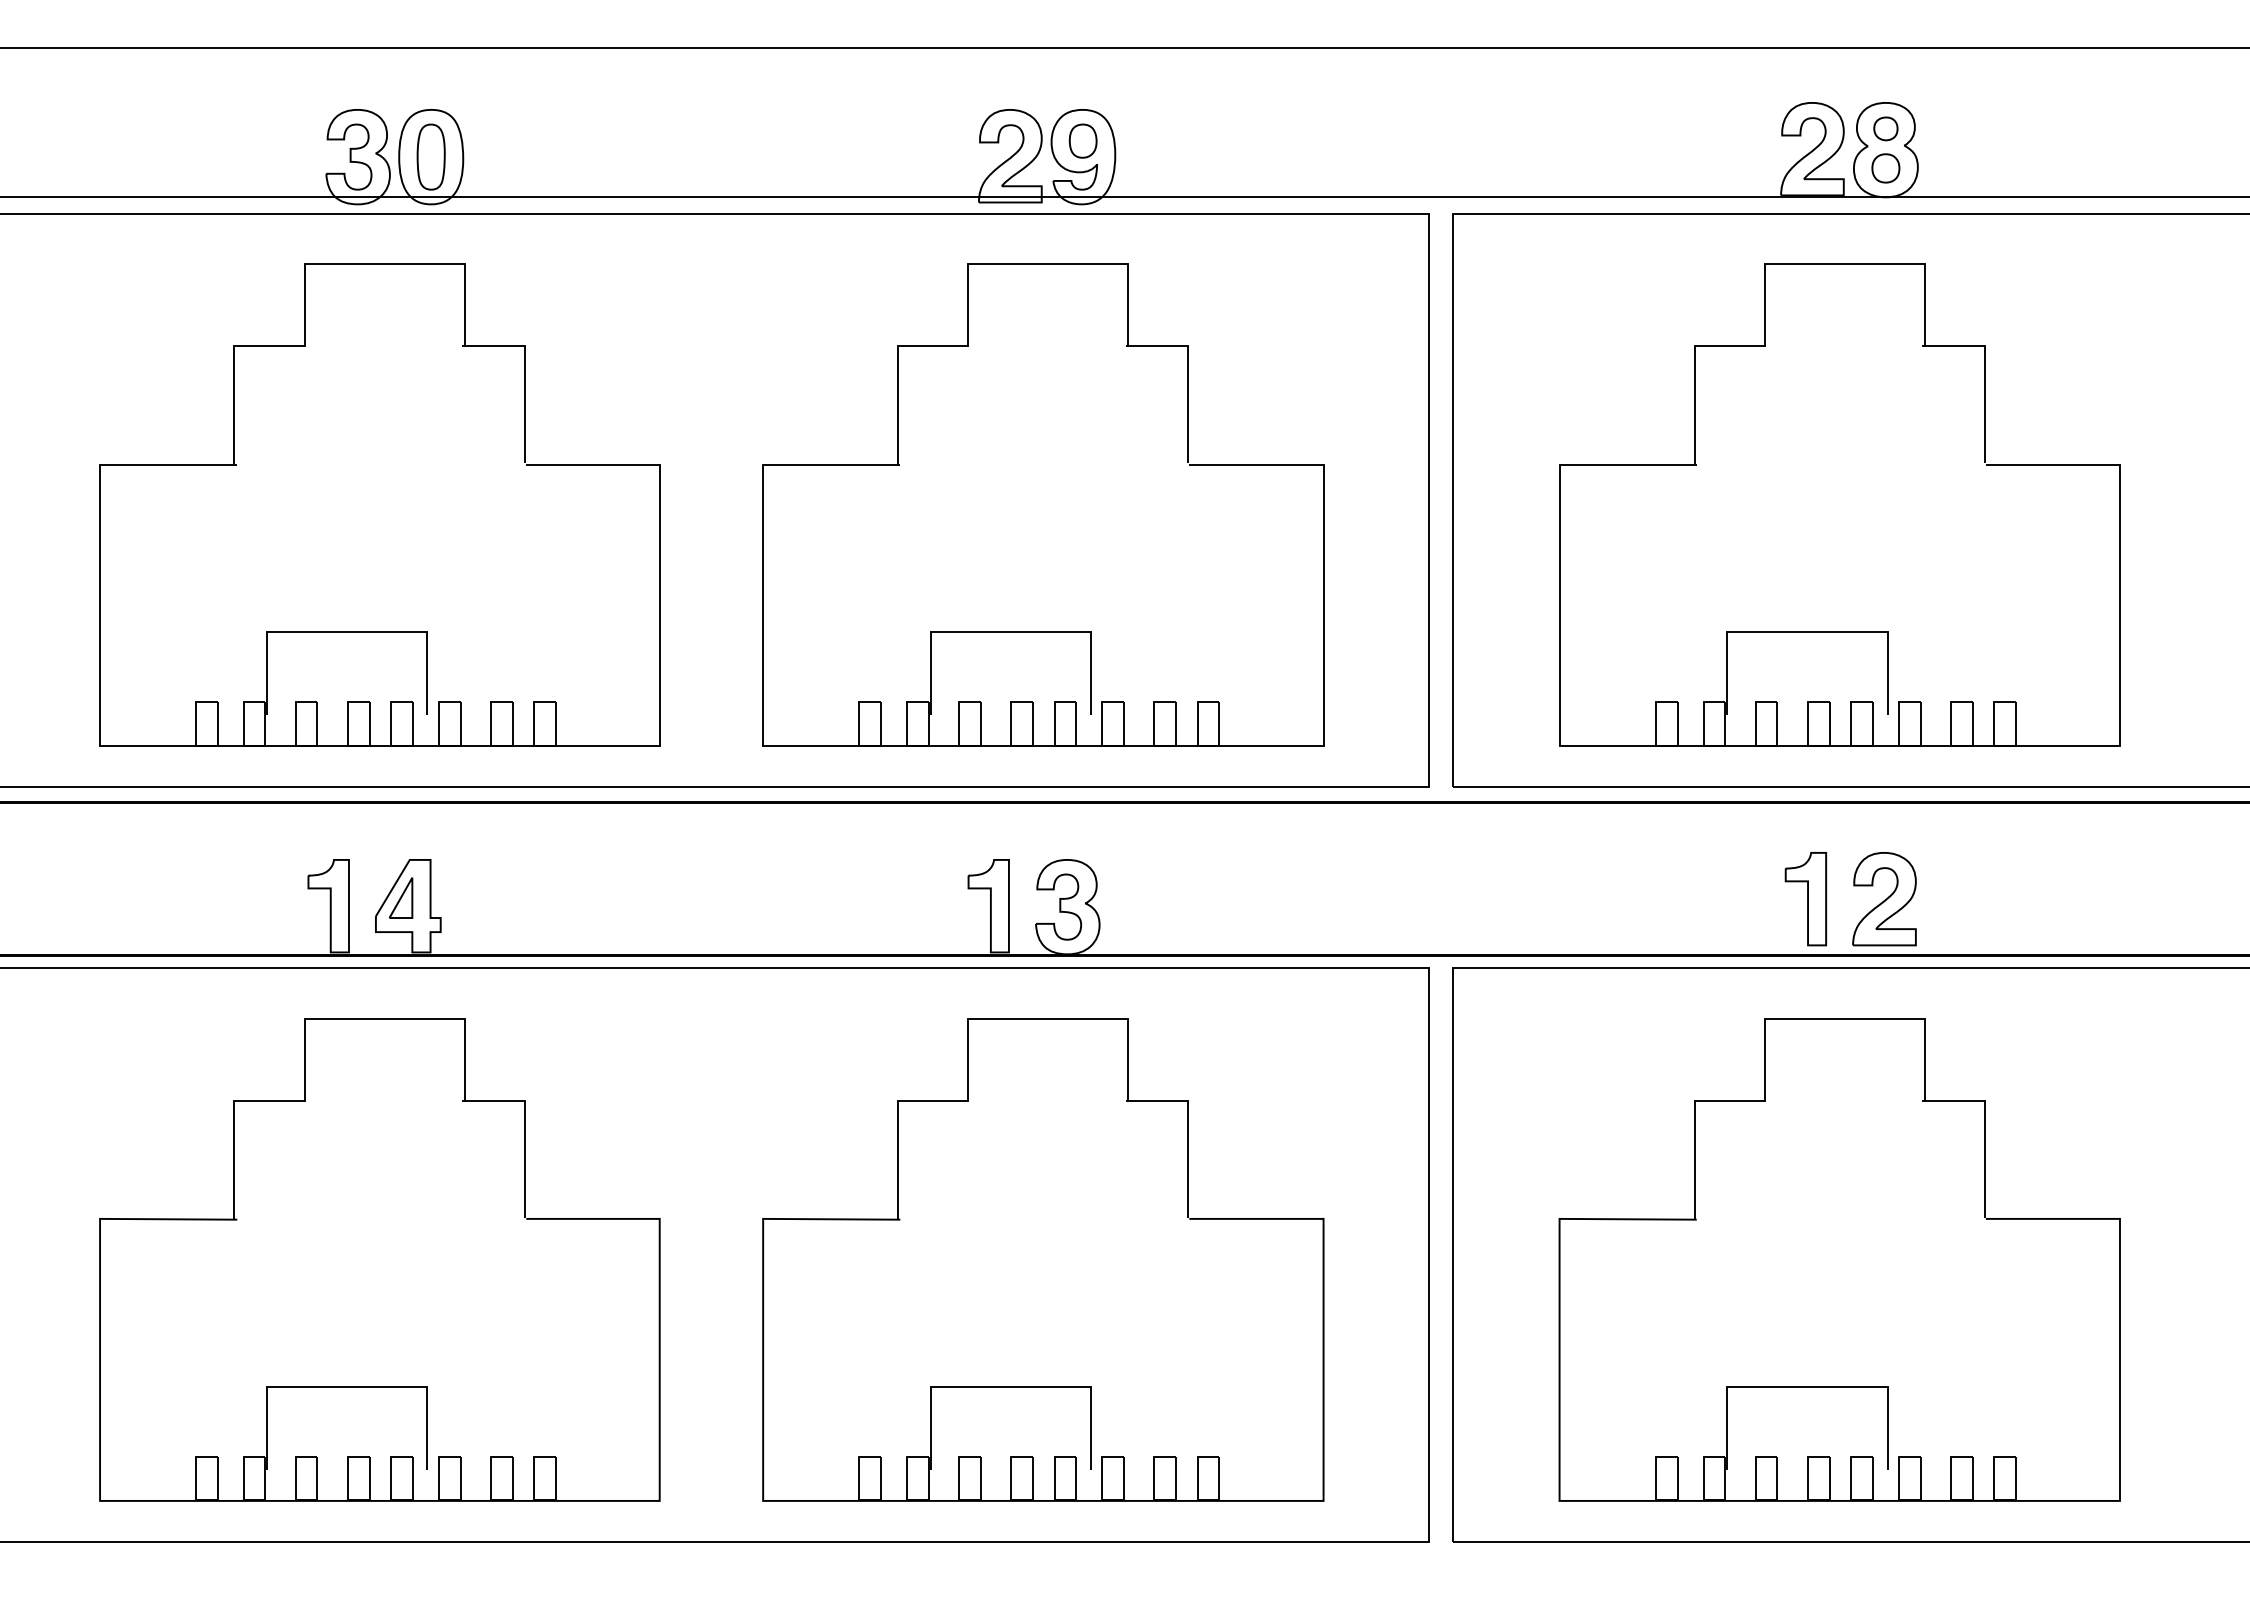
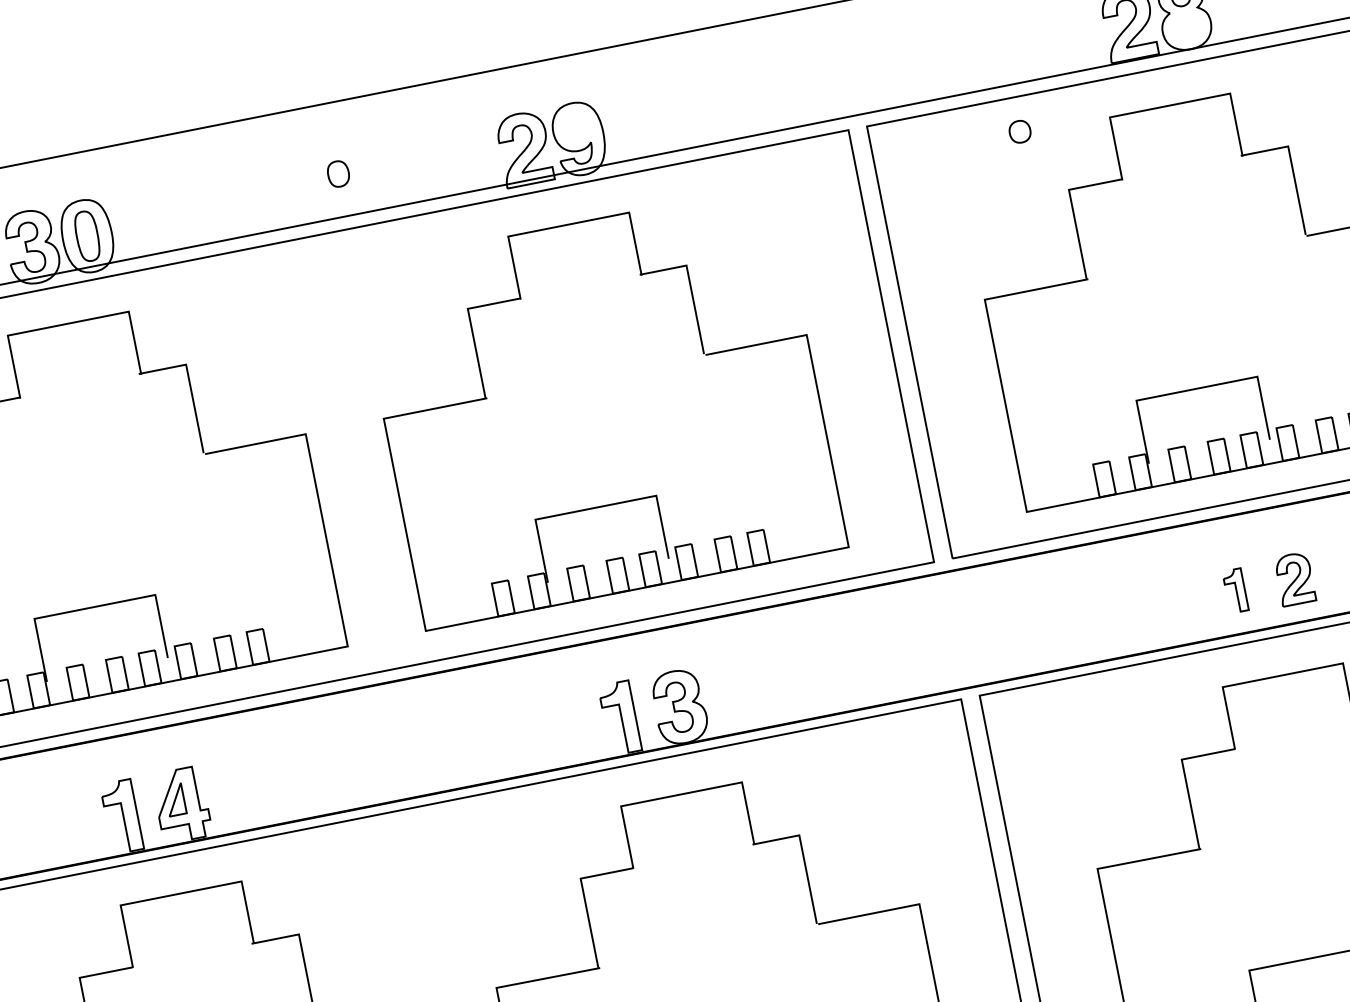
part: (1082, 140) -> (337, 173), moved
part: (1885, 168) -> (1019, 131), moved
part: (1805, 899) -> (1235, 591), size x0.6
part: (1884, 899) -> (1295, 579), size x0.7

